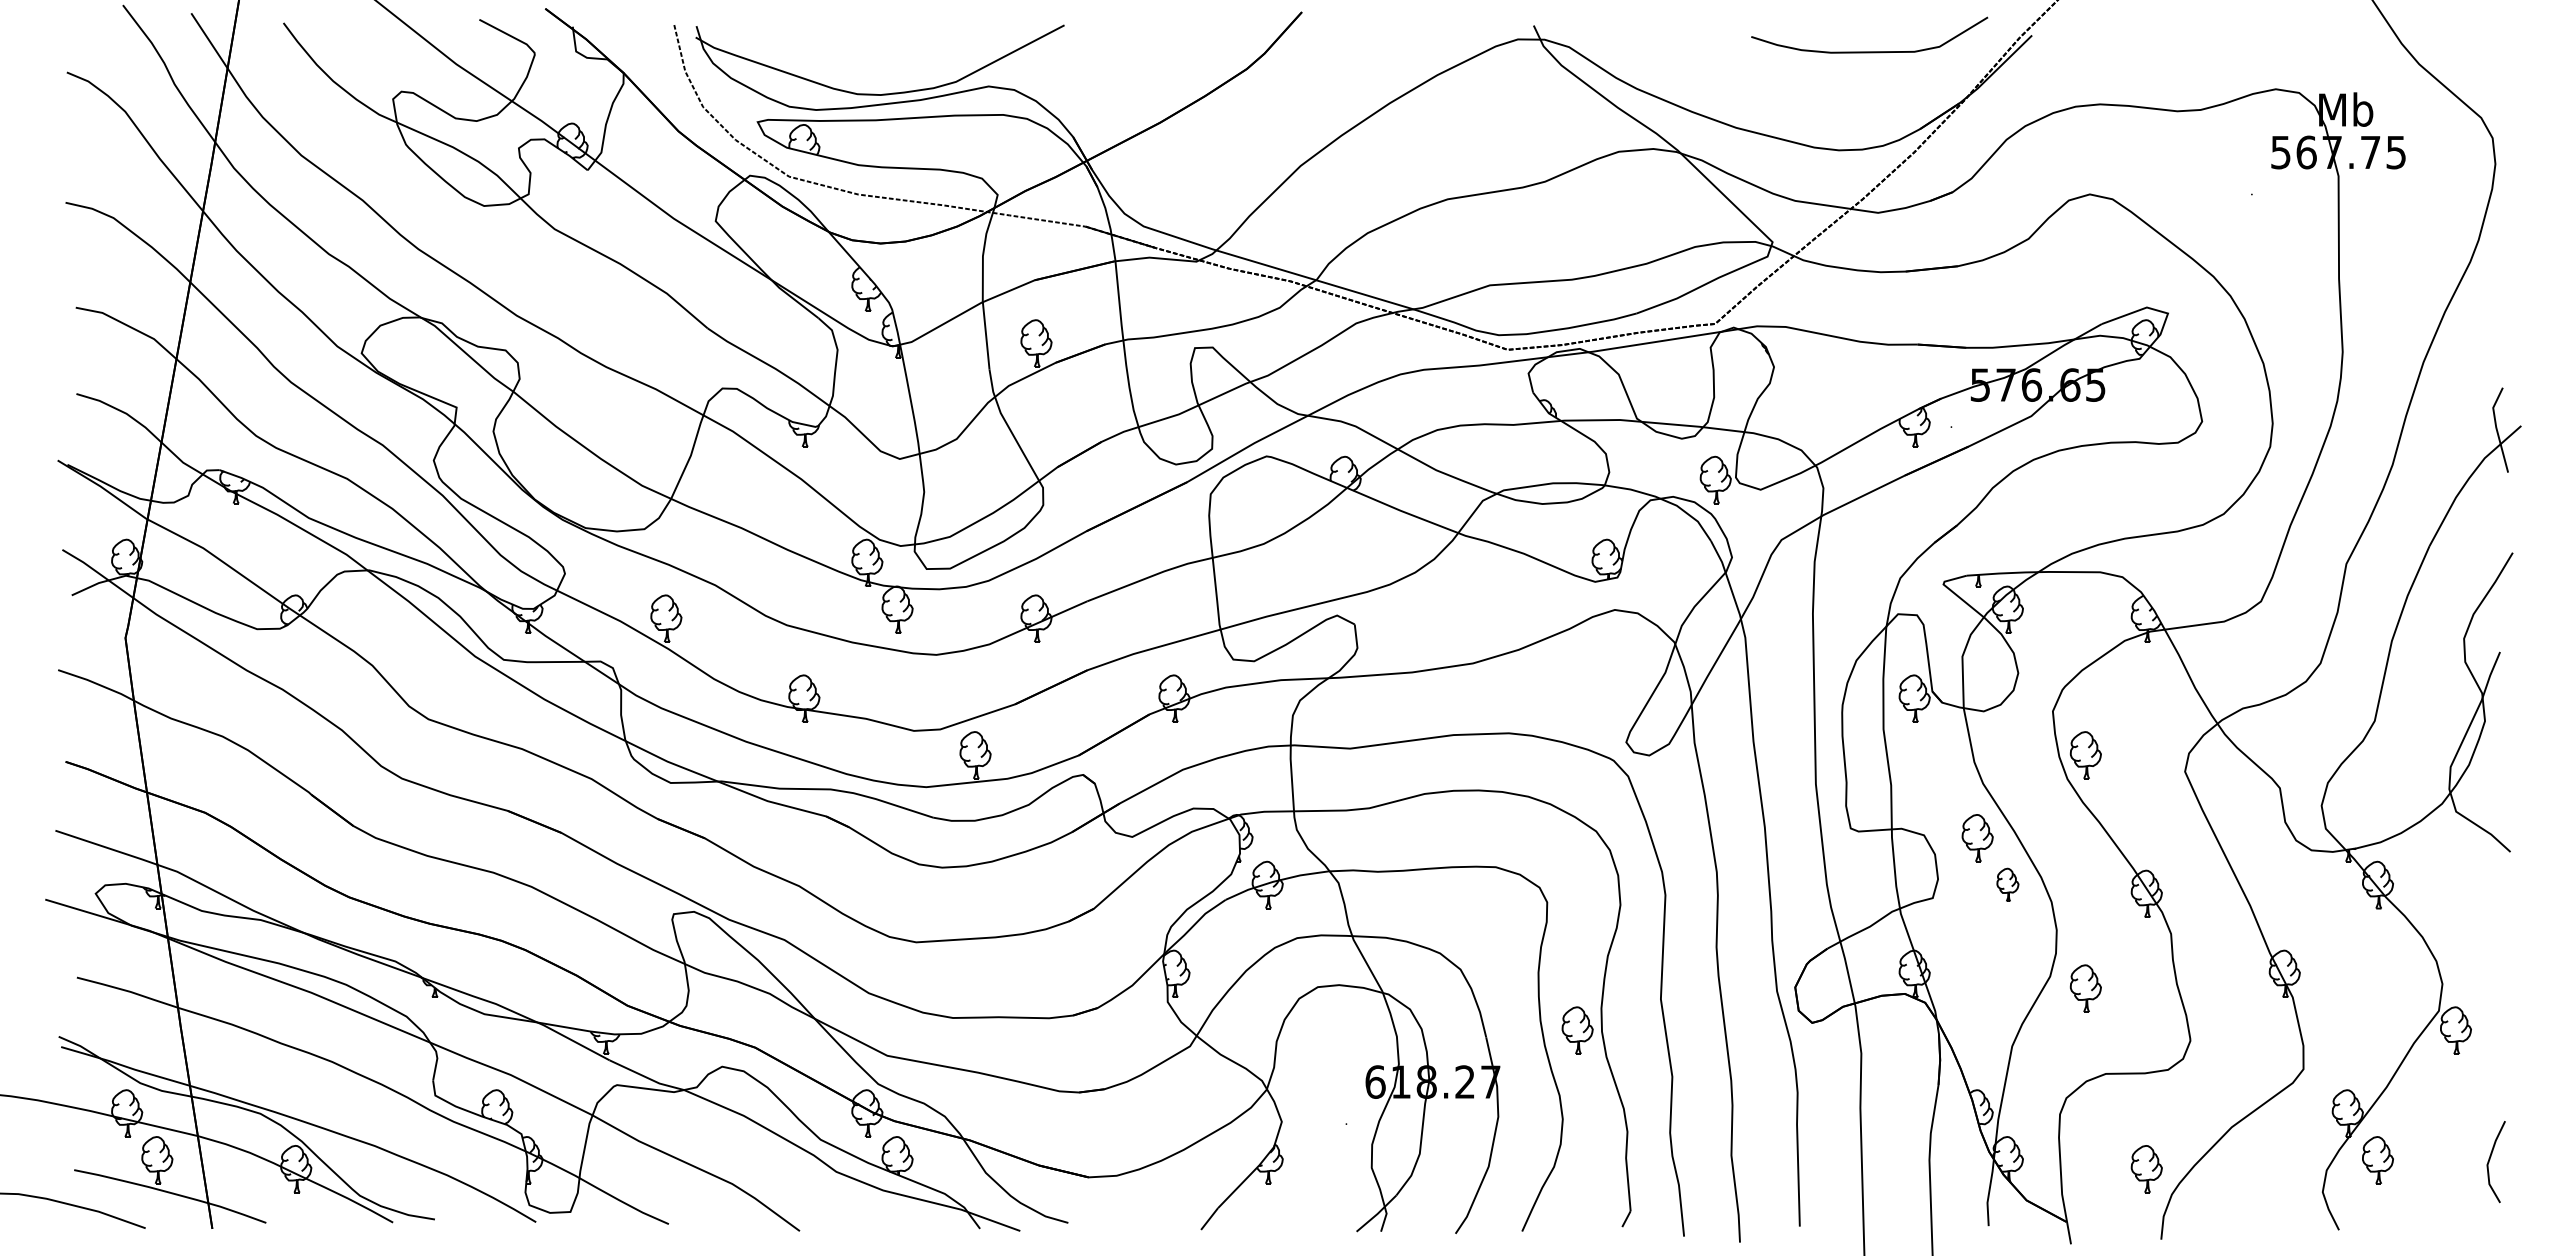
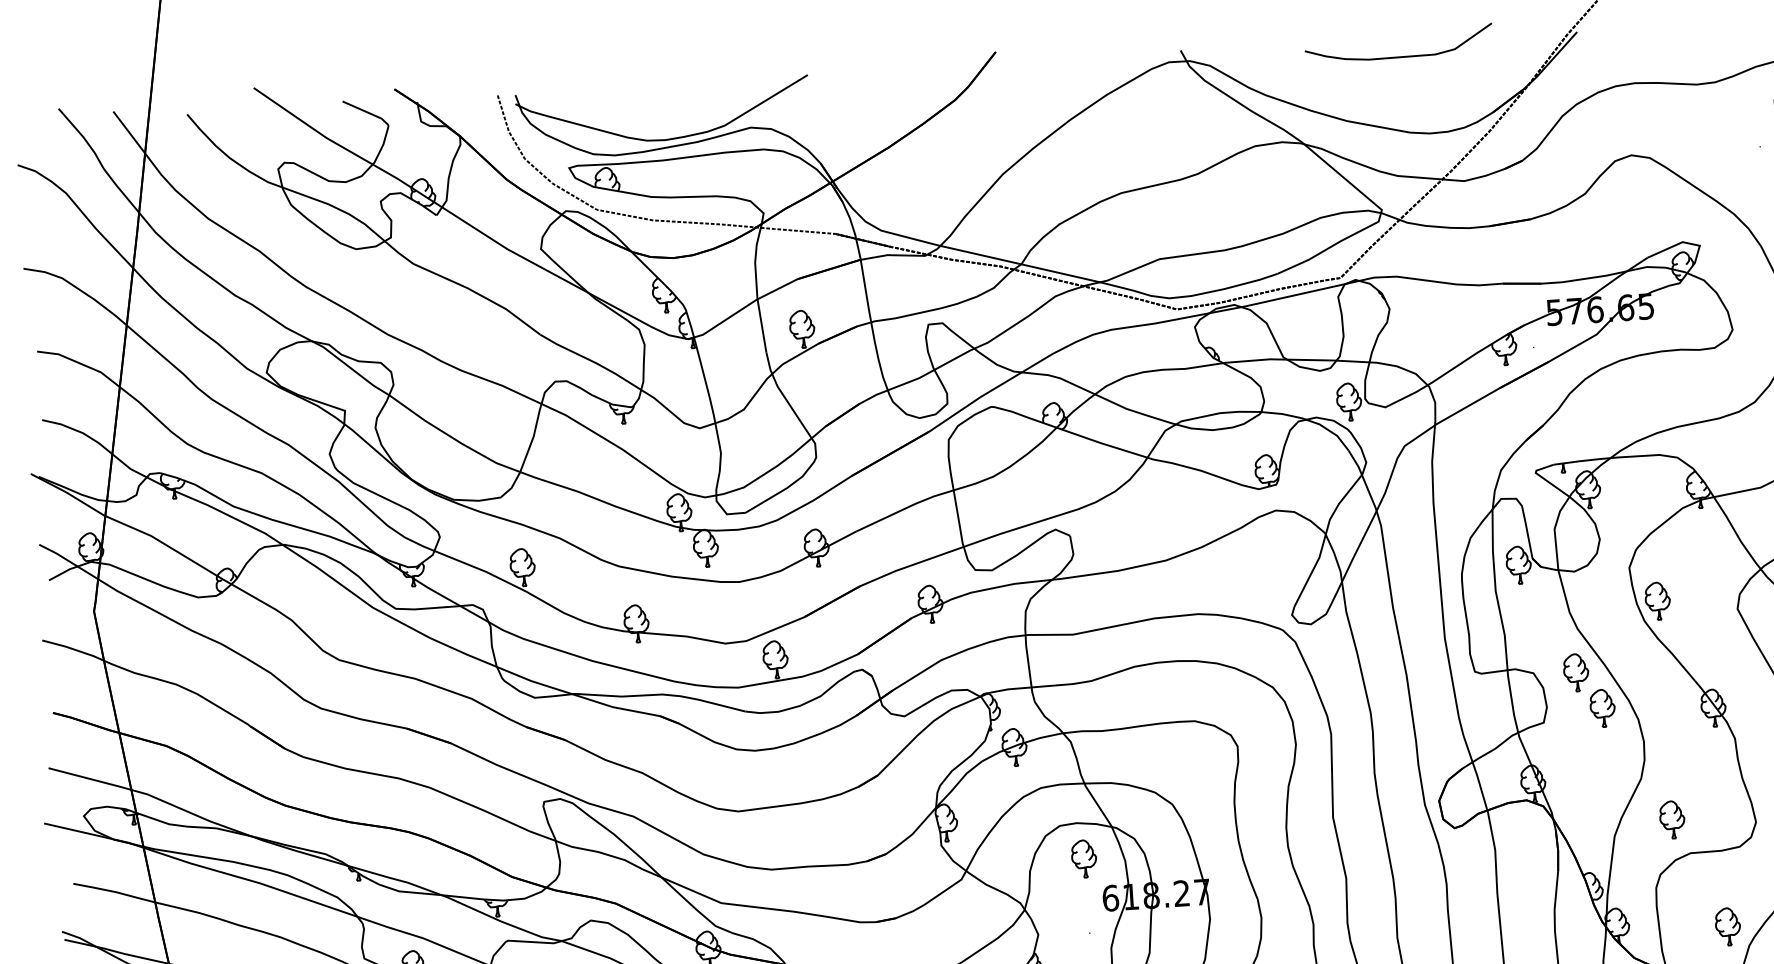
curve: (1869, 51) -> (1399, 56), moved
part: (2007, 884) -> (1602, 707), size x1.43
part: (2085, 988) -> (1672, 819), moved
part: (1577, 1030) -> (1084, 858), moved

